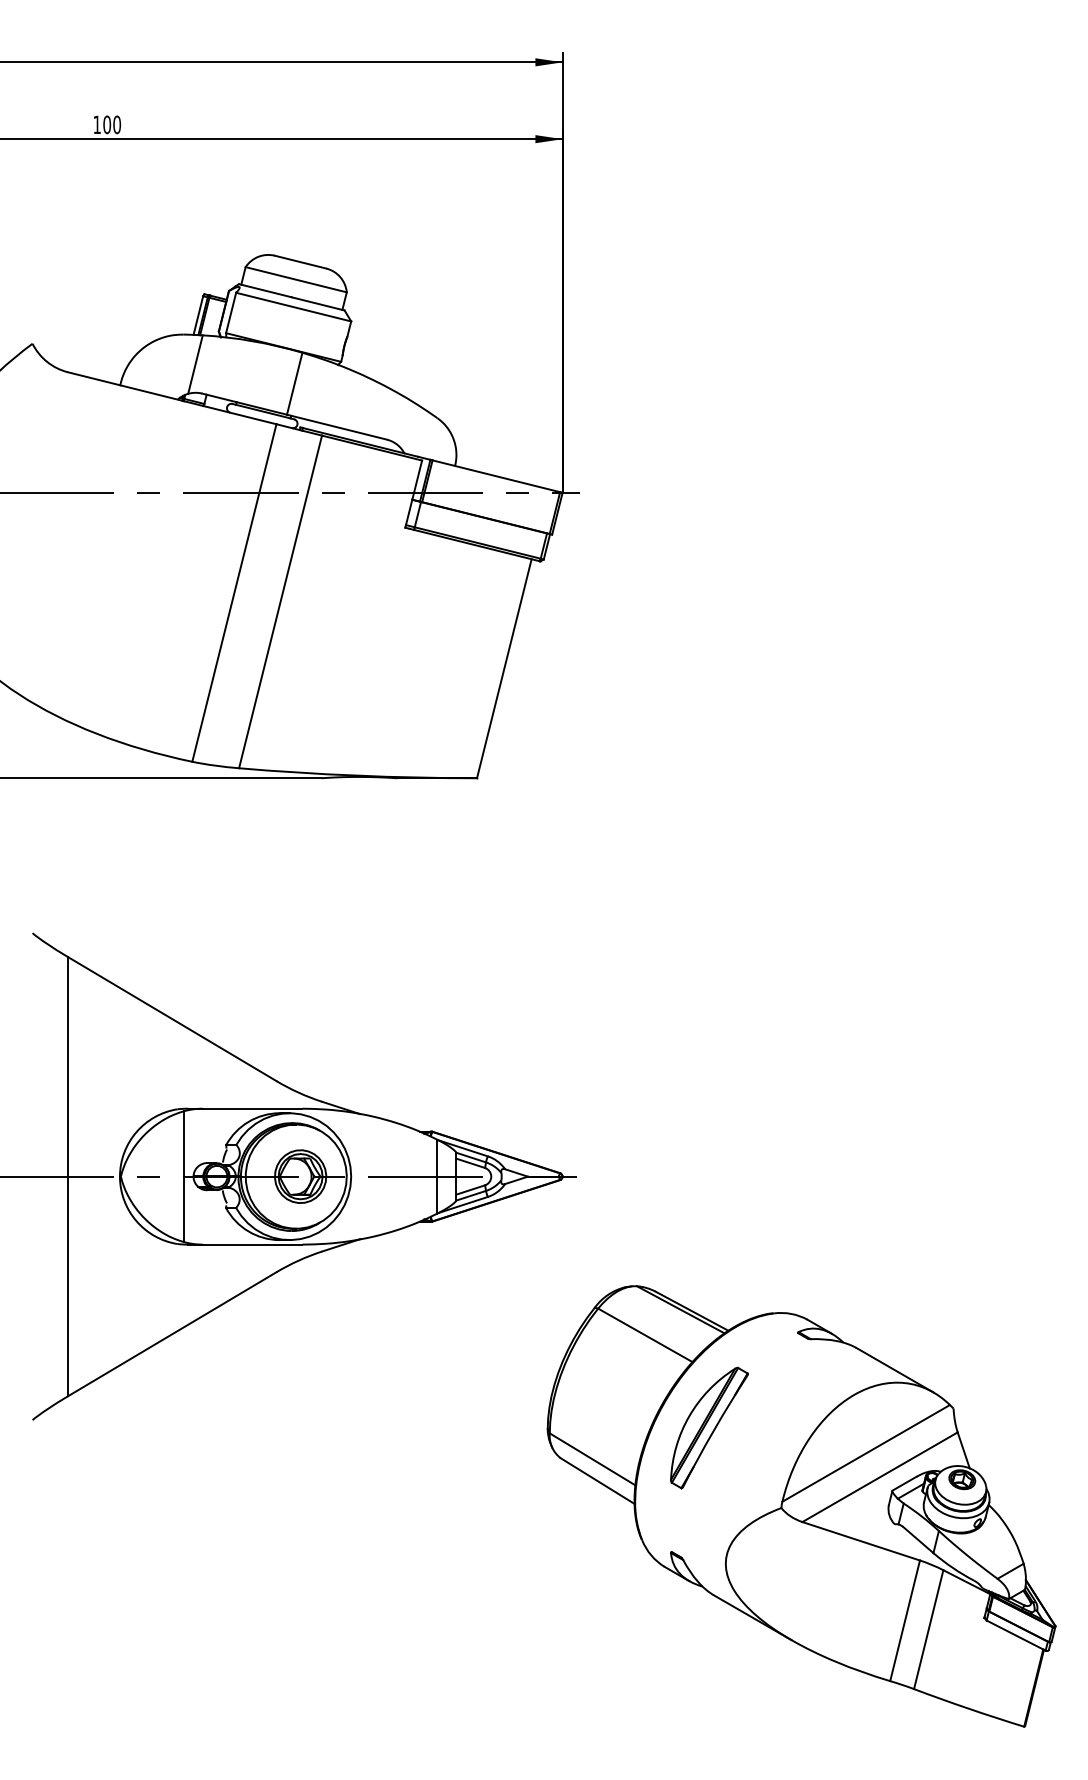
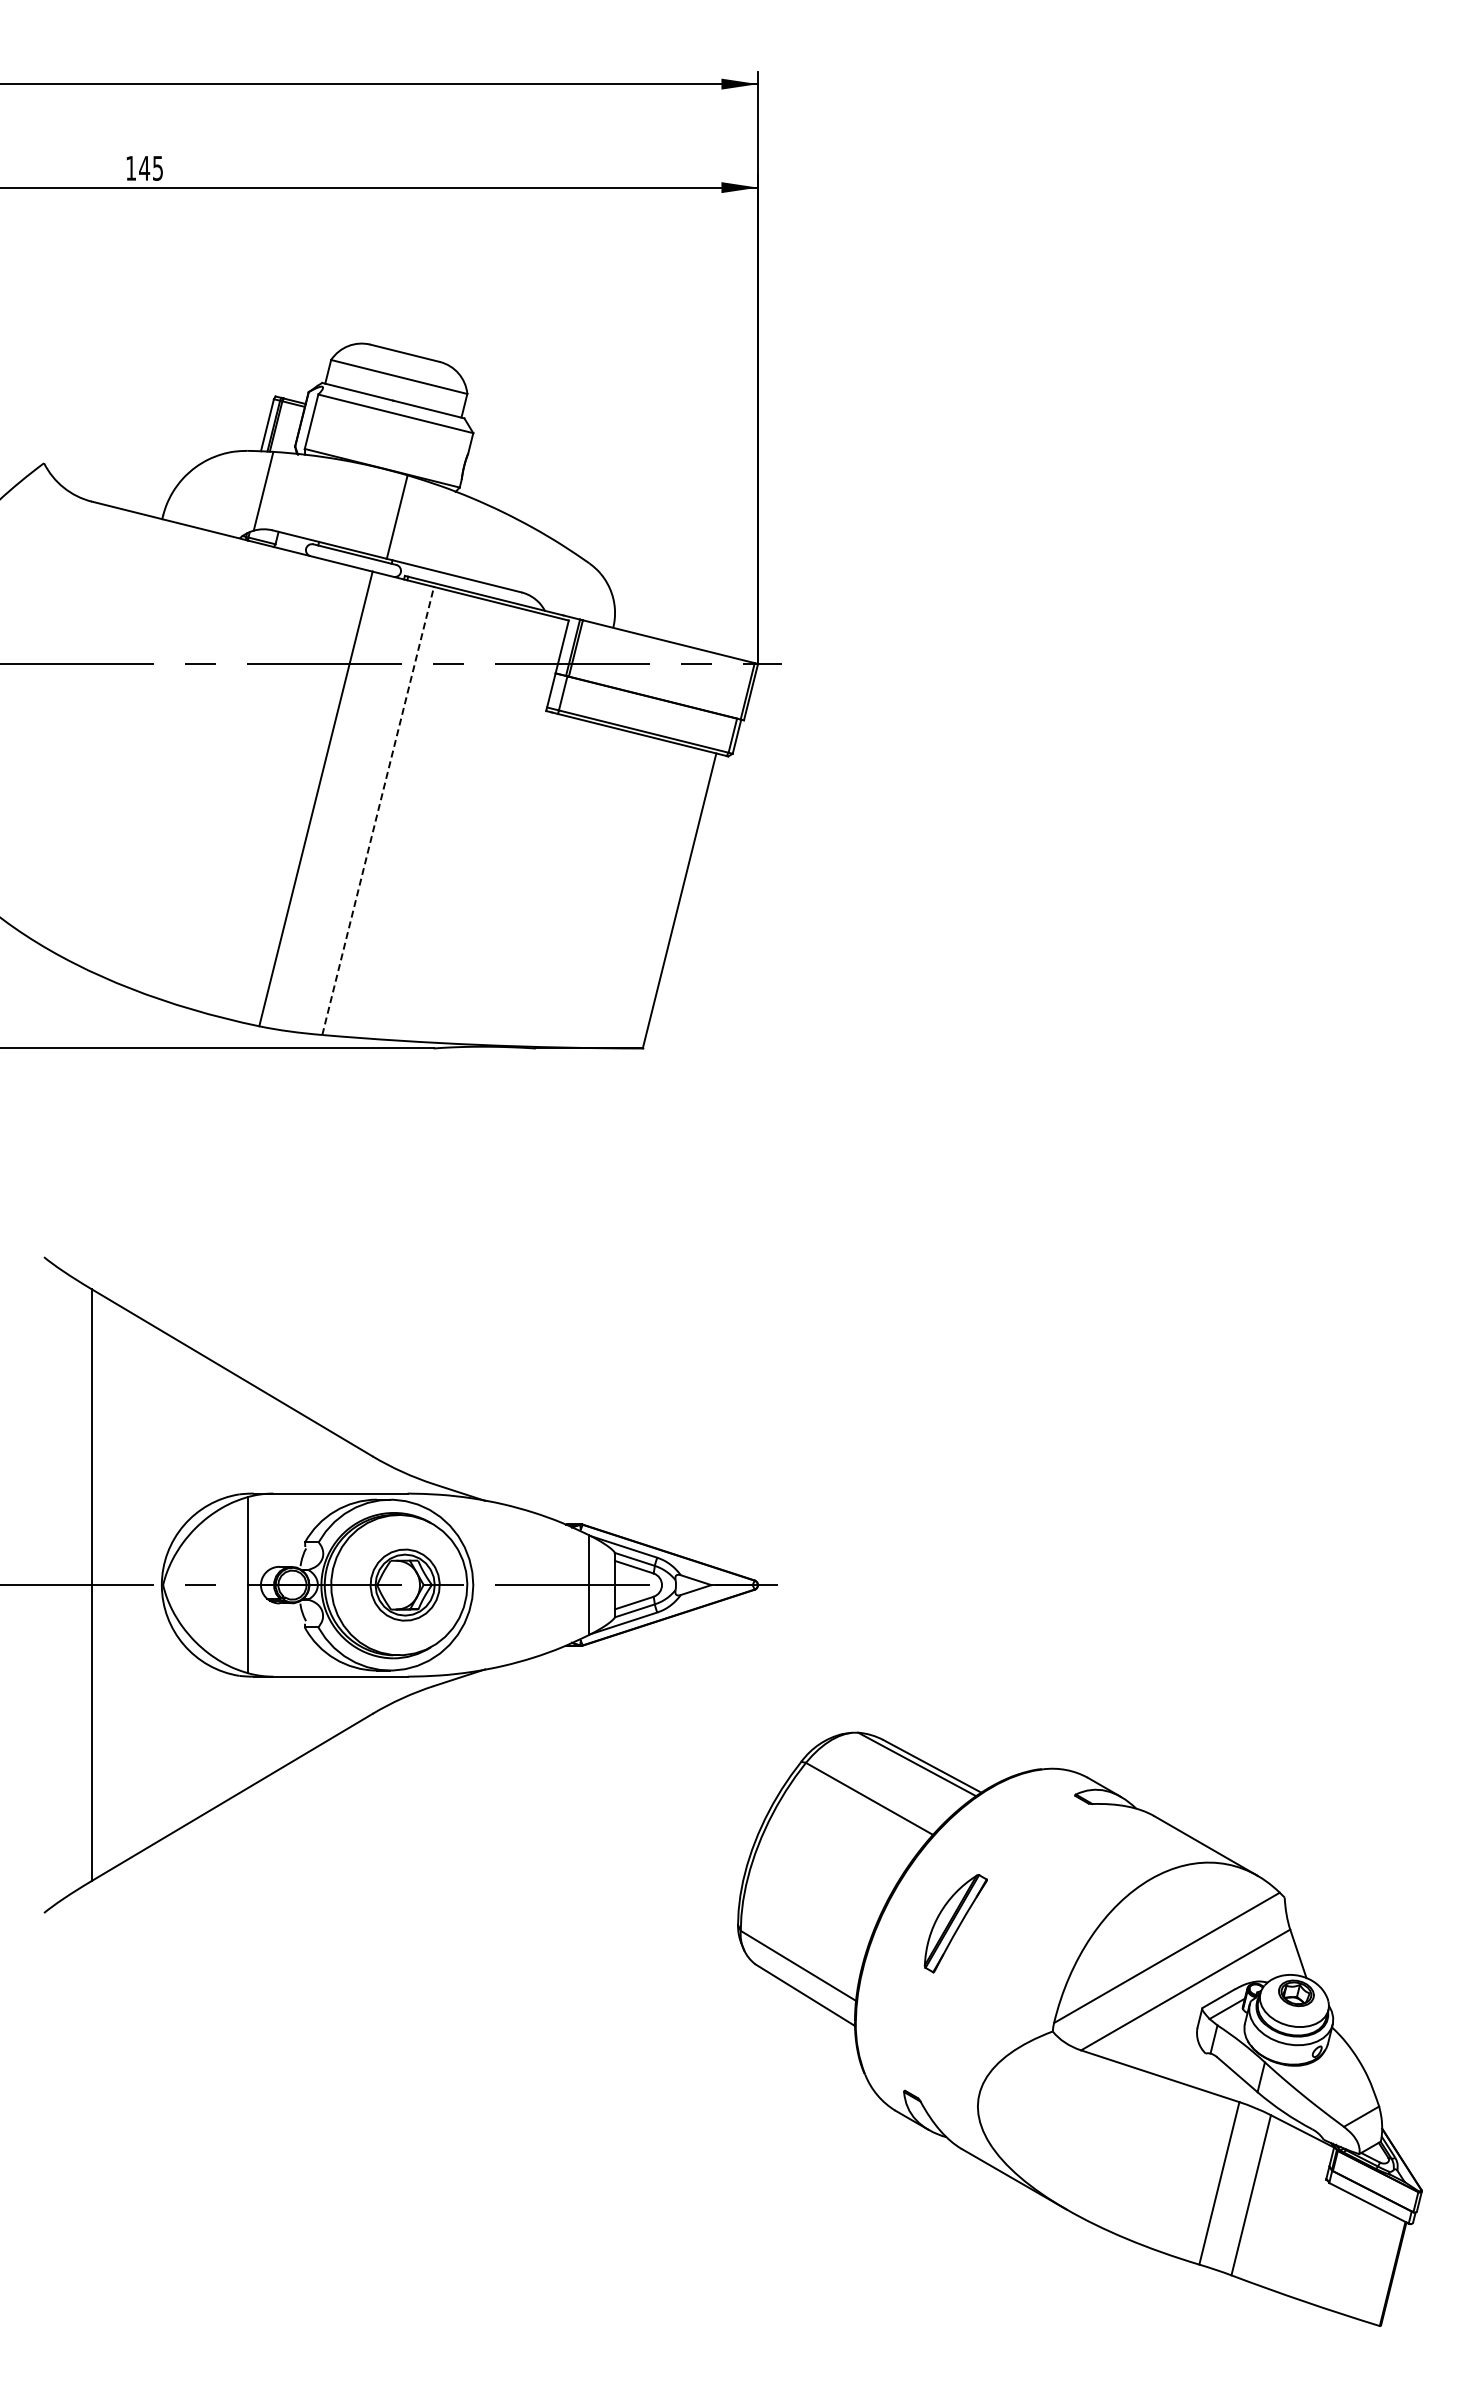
text: (112, 124) -> (151, 167), 100 -> 145
line: (280, 601) -> (378, 810), solid -> dashed
part: (709, 1427) -> (955, 1923), size x0.6

